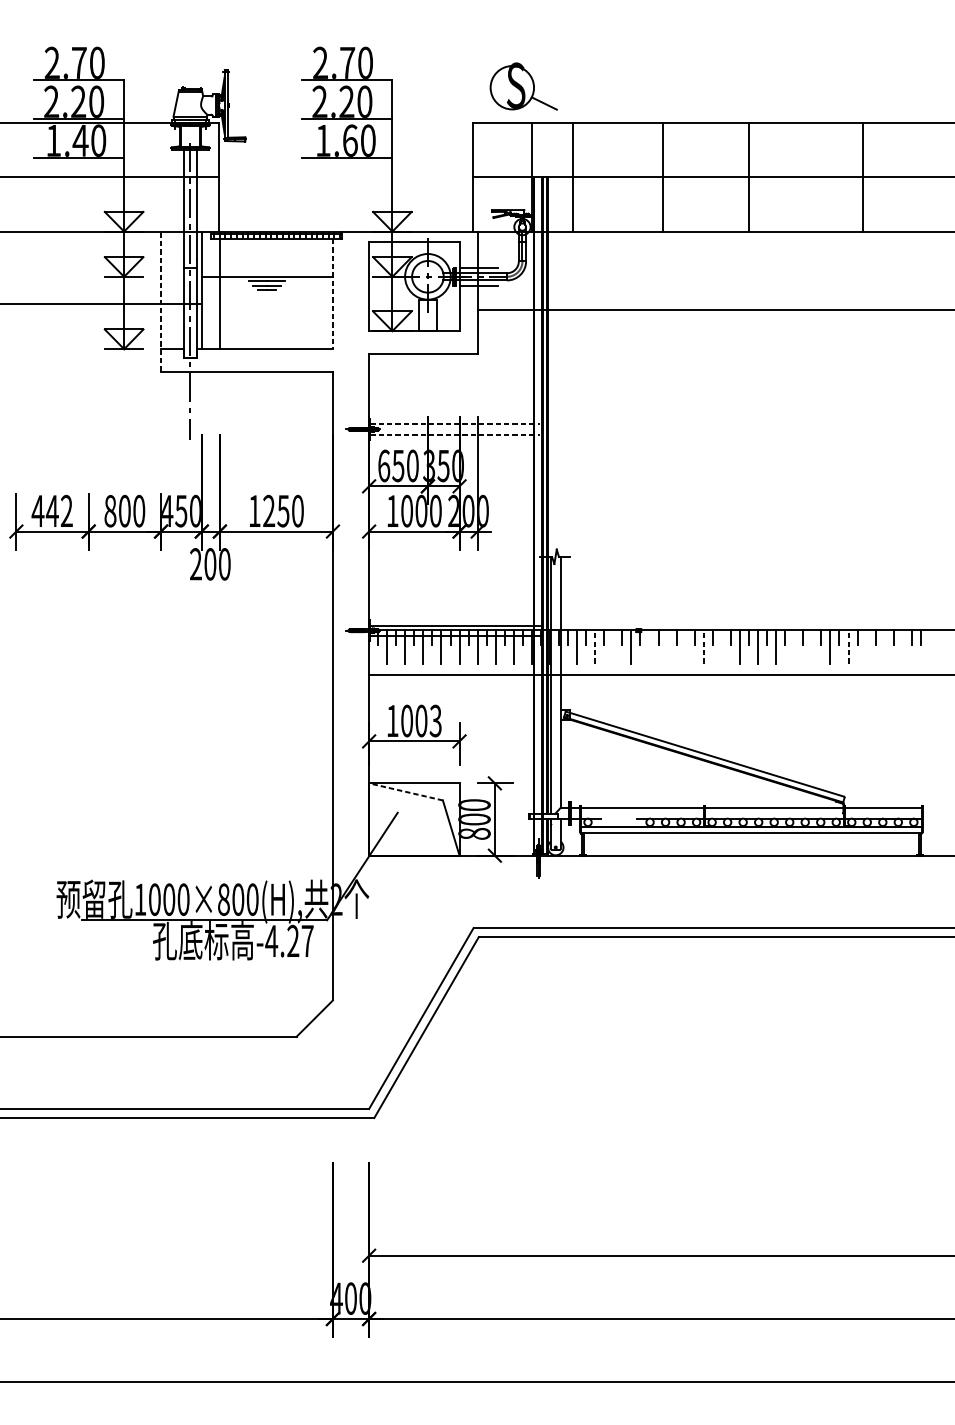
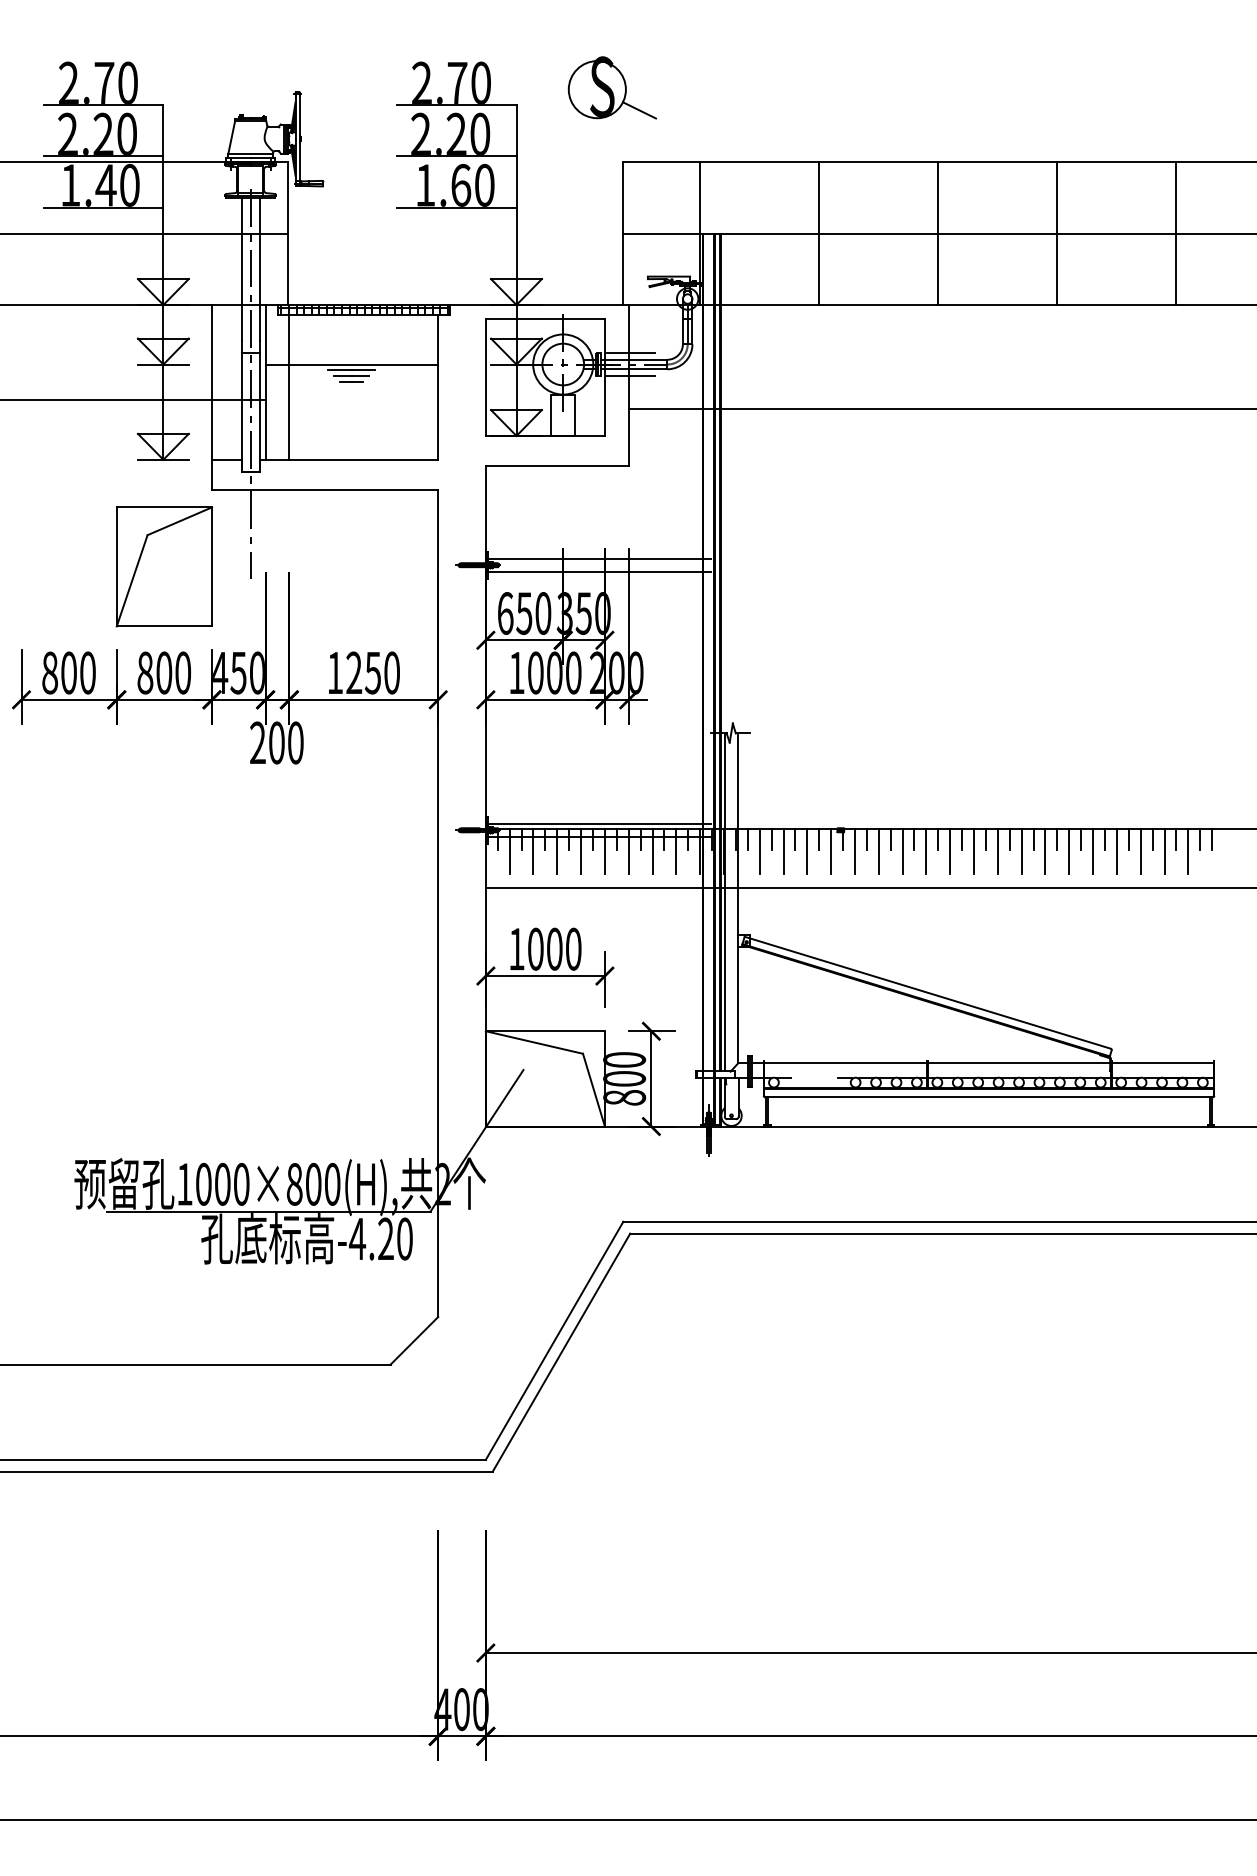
part: (523, 86) -> (611, 87), moved
line: (573, 177) -> (819, 233), moved
line: (662, 177) -> (938, 233), moved
line: (749, 177) -> (1057, 233), moved
line: (863, 177) -> (1176, 233), moved
line: (333, 294) -> (438, 387), dashed -> solid
line: (161, 301) -> (212, 396), dashed -> solid
line: (455, 424) -> (599, 558), dashed -> solid
part: (124, 430) -> (163, 566), added
line: (455, 434) -> (599, 572), dashed -> solid
text: (52, 510) -> (68, 672), 442 -> 800
line: (595, 646) -> (783, 850), dashed -> solid
line: (613, 646) -> (807, 850), added
line: (649, 646) -> (854, 850), added
line: (667, 646) -> (878, 850), added
line: (685, 646) -> (902, 850), added
line: (703, 646) -> (926, 850), dashed -> solid
line: (722, 646) -> (950, 850), added
line: (794, 646) -> (1045, 850), added
line: (812, 646) -> (1069, 850), added
line: (848, 646) -> (1116, 850), dashed -> solid
line: (866, 646) -> (1140, 850), added
line: (884, 646) -> (1164, 850), added
line: (902, 646) -> (1188, 850), added
text: (435, 720) -> (573, 948), 1003 -> 1000
line: (406, 791) -> (534, 1042), dashed -> solid
text: (307, 940) -> (404, 1238), -4.27 -> -4.20

